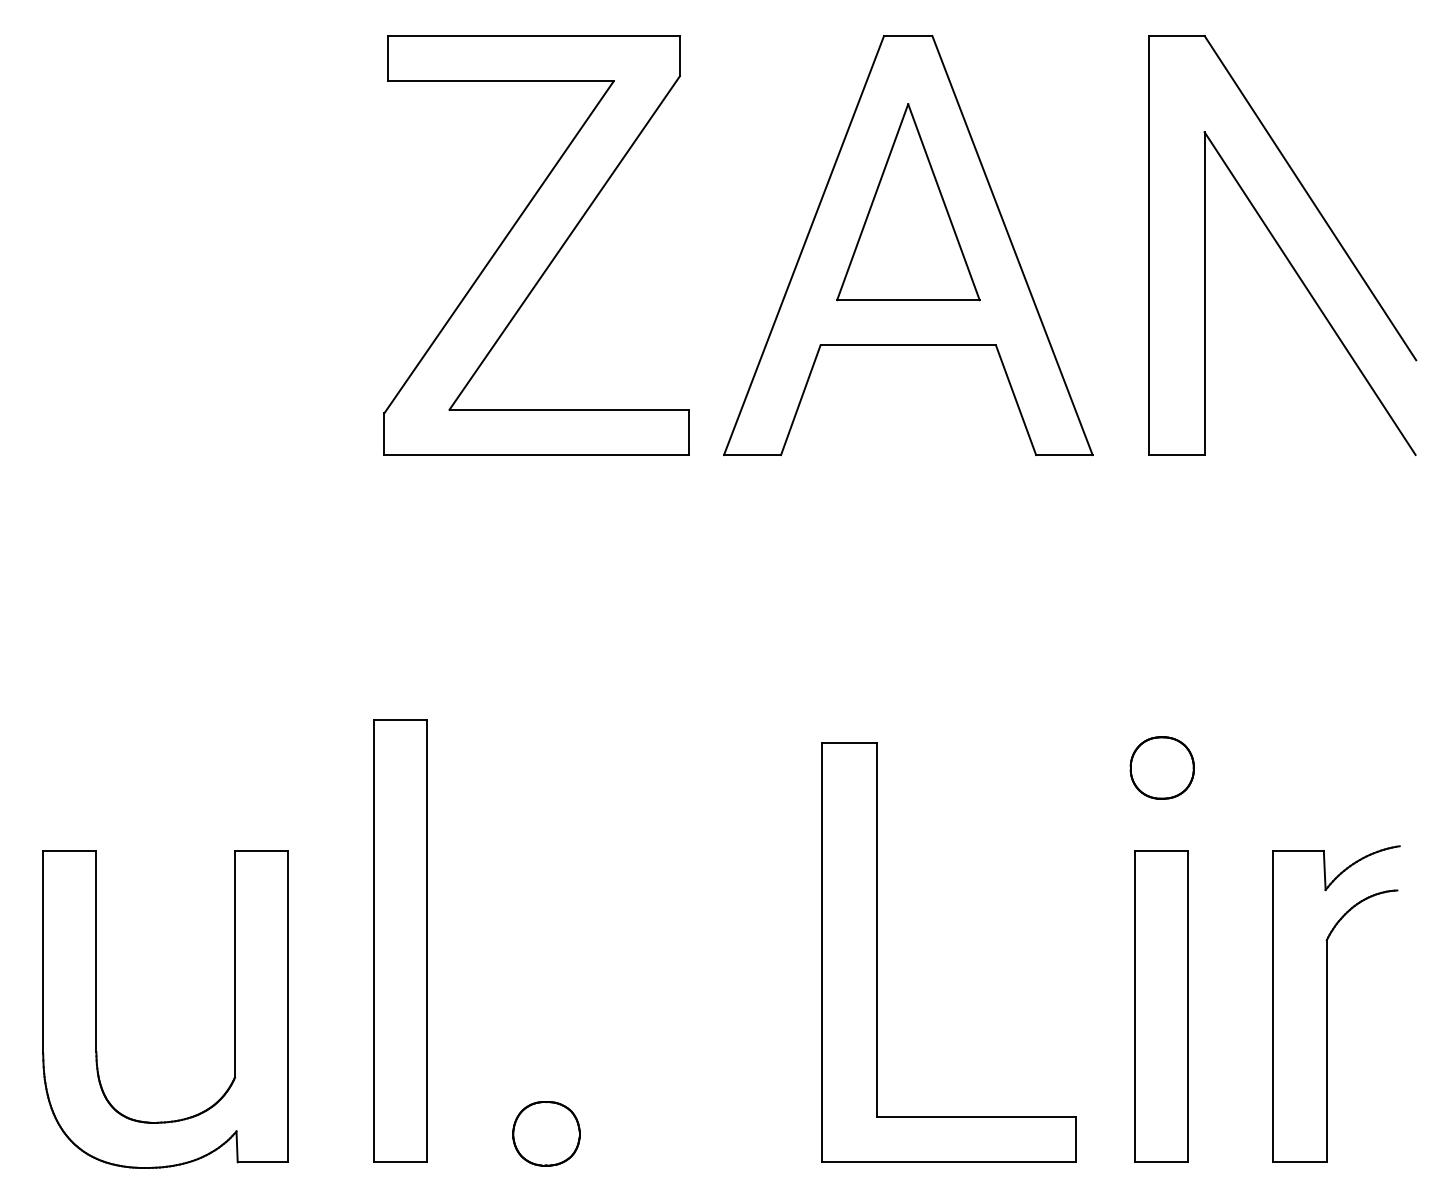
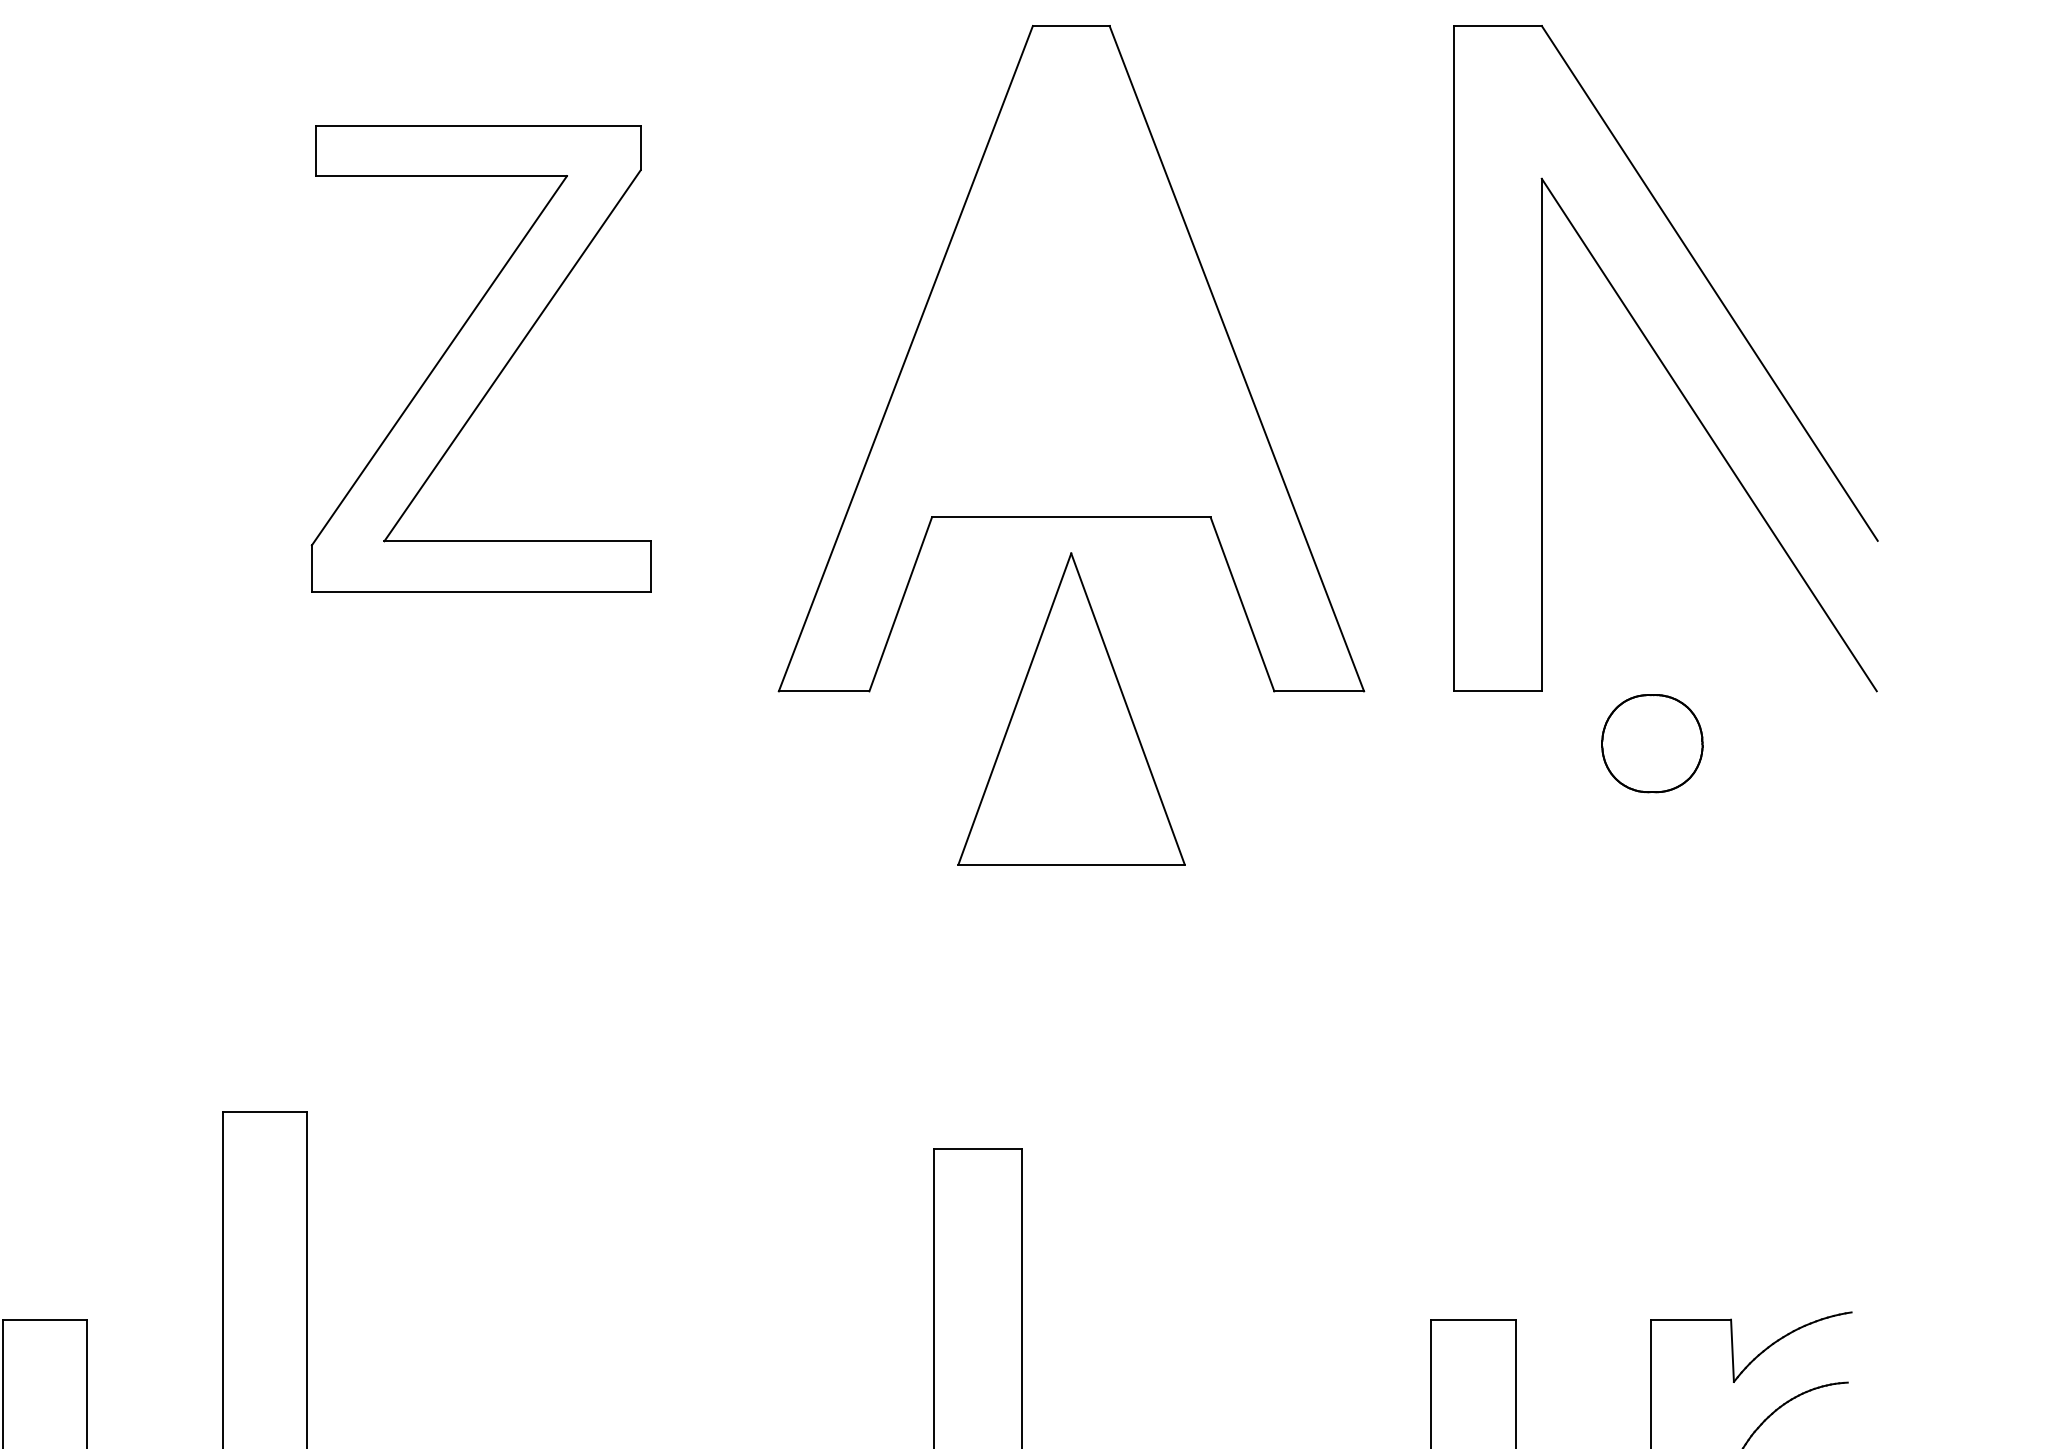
part: (908, 202) -> (1071, 709), moved
part: (536, 245) -> (481, 358), size x0.7
part: (1161, 767) -> (1651, 742), moved

